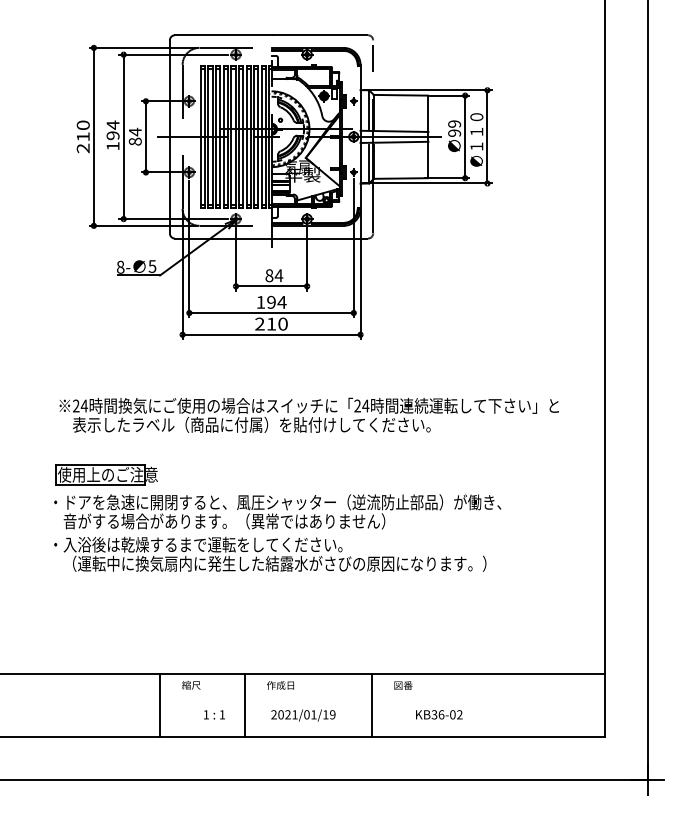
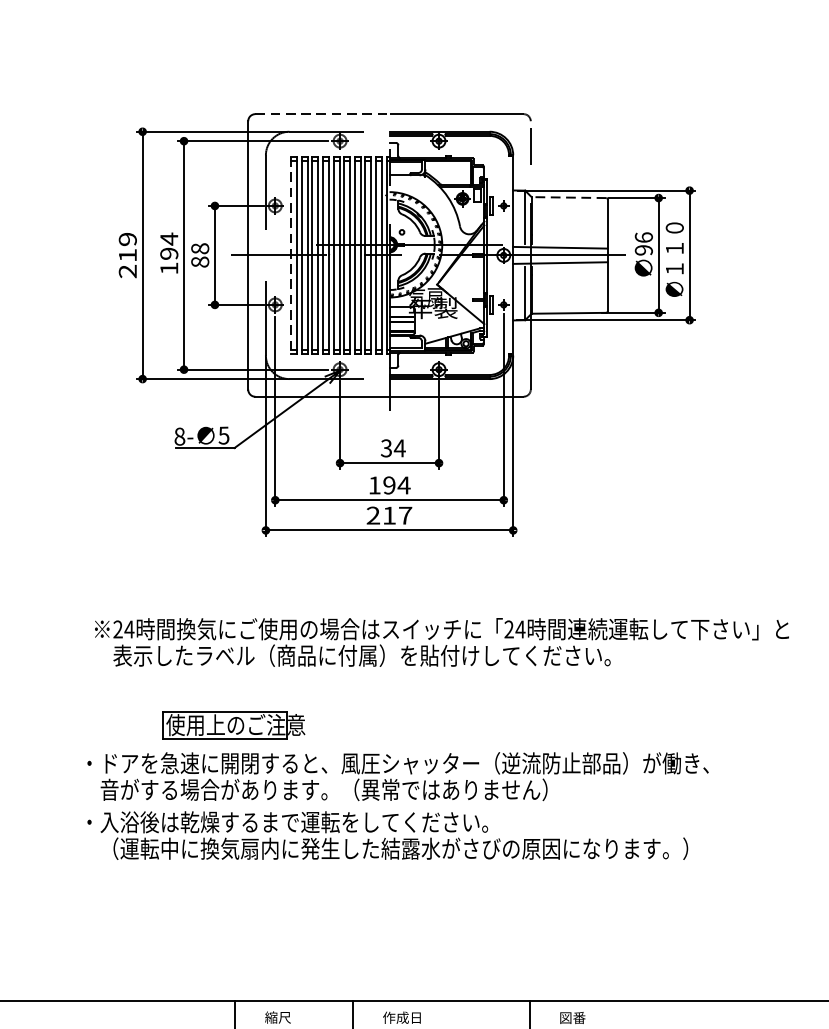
line: (223, 35) -> (322, 114), solid -> dashed
line: (400, 95) -> (568, 197), solid -> dashed
text: (454, 123) -> (643, 236), 99 -> 96
text: (83, 125) -> (128, 239), 210 -> 219
text: (134, 131) -> (199, 247), 84 -> 88
line: (200, 136) -> (290, 254), solid -> dashed
text: (269, 275) -> (386, 448), 84 -> 34
text: (282, 323) -> (404, 514), 210 -> 217
part: (106, 474) -> (233, 724), moved

